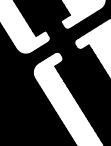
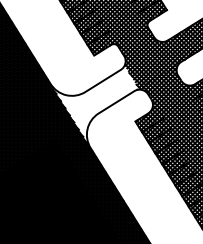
hatch: (36, 59) -> (94, 106), removed

